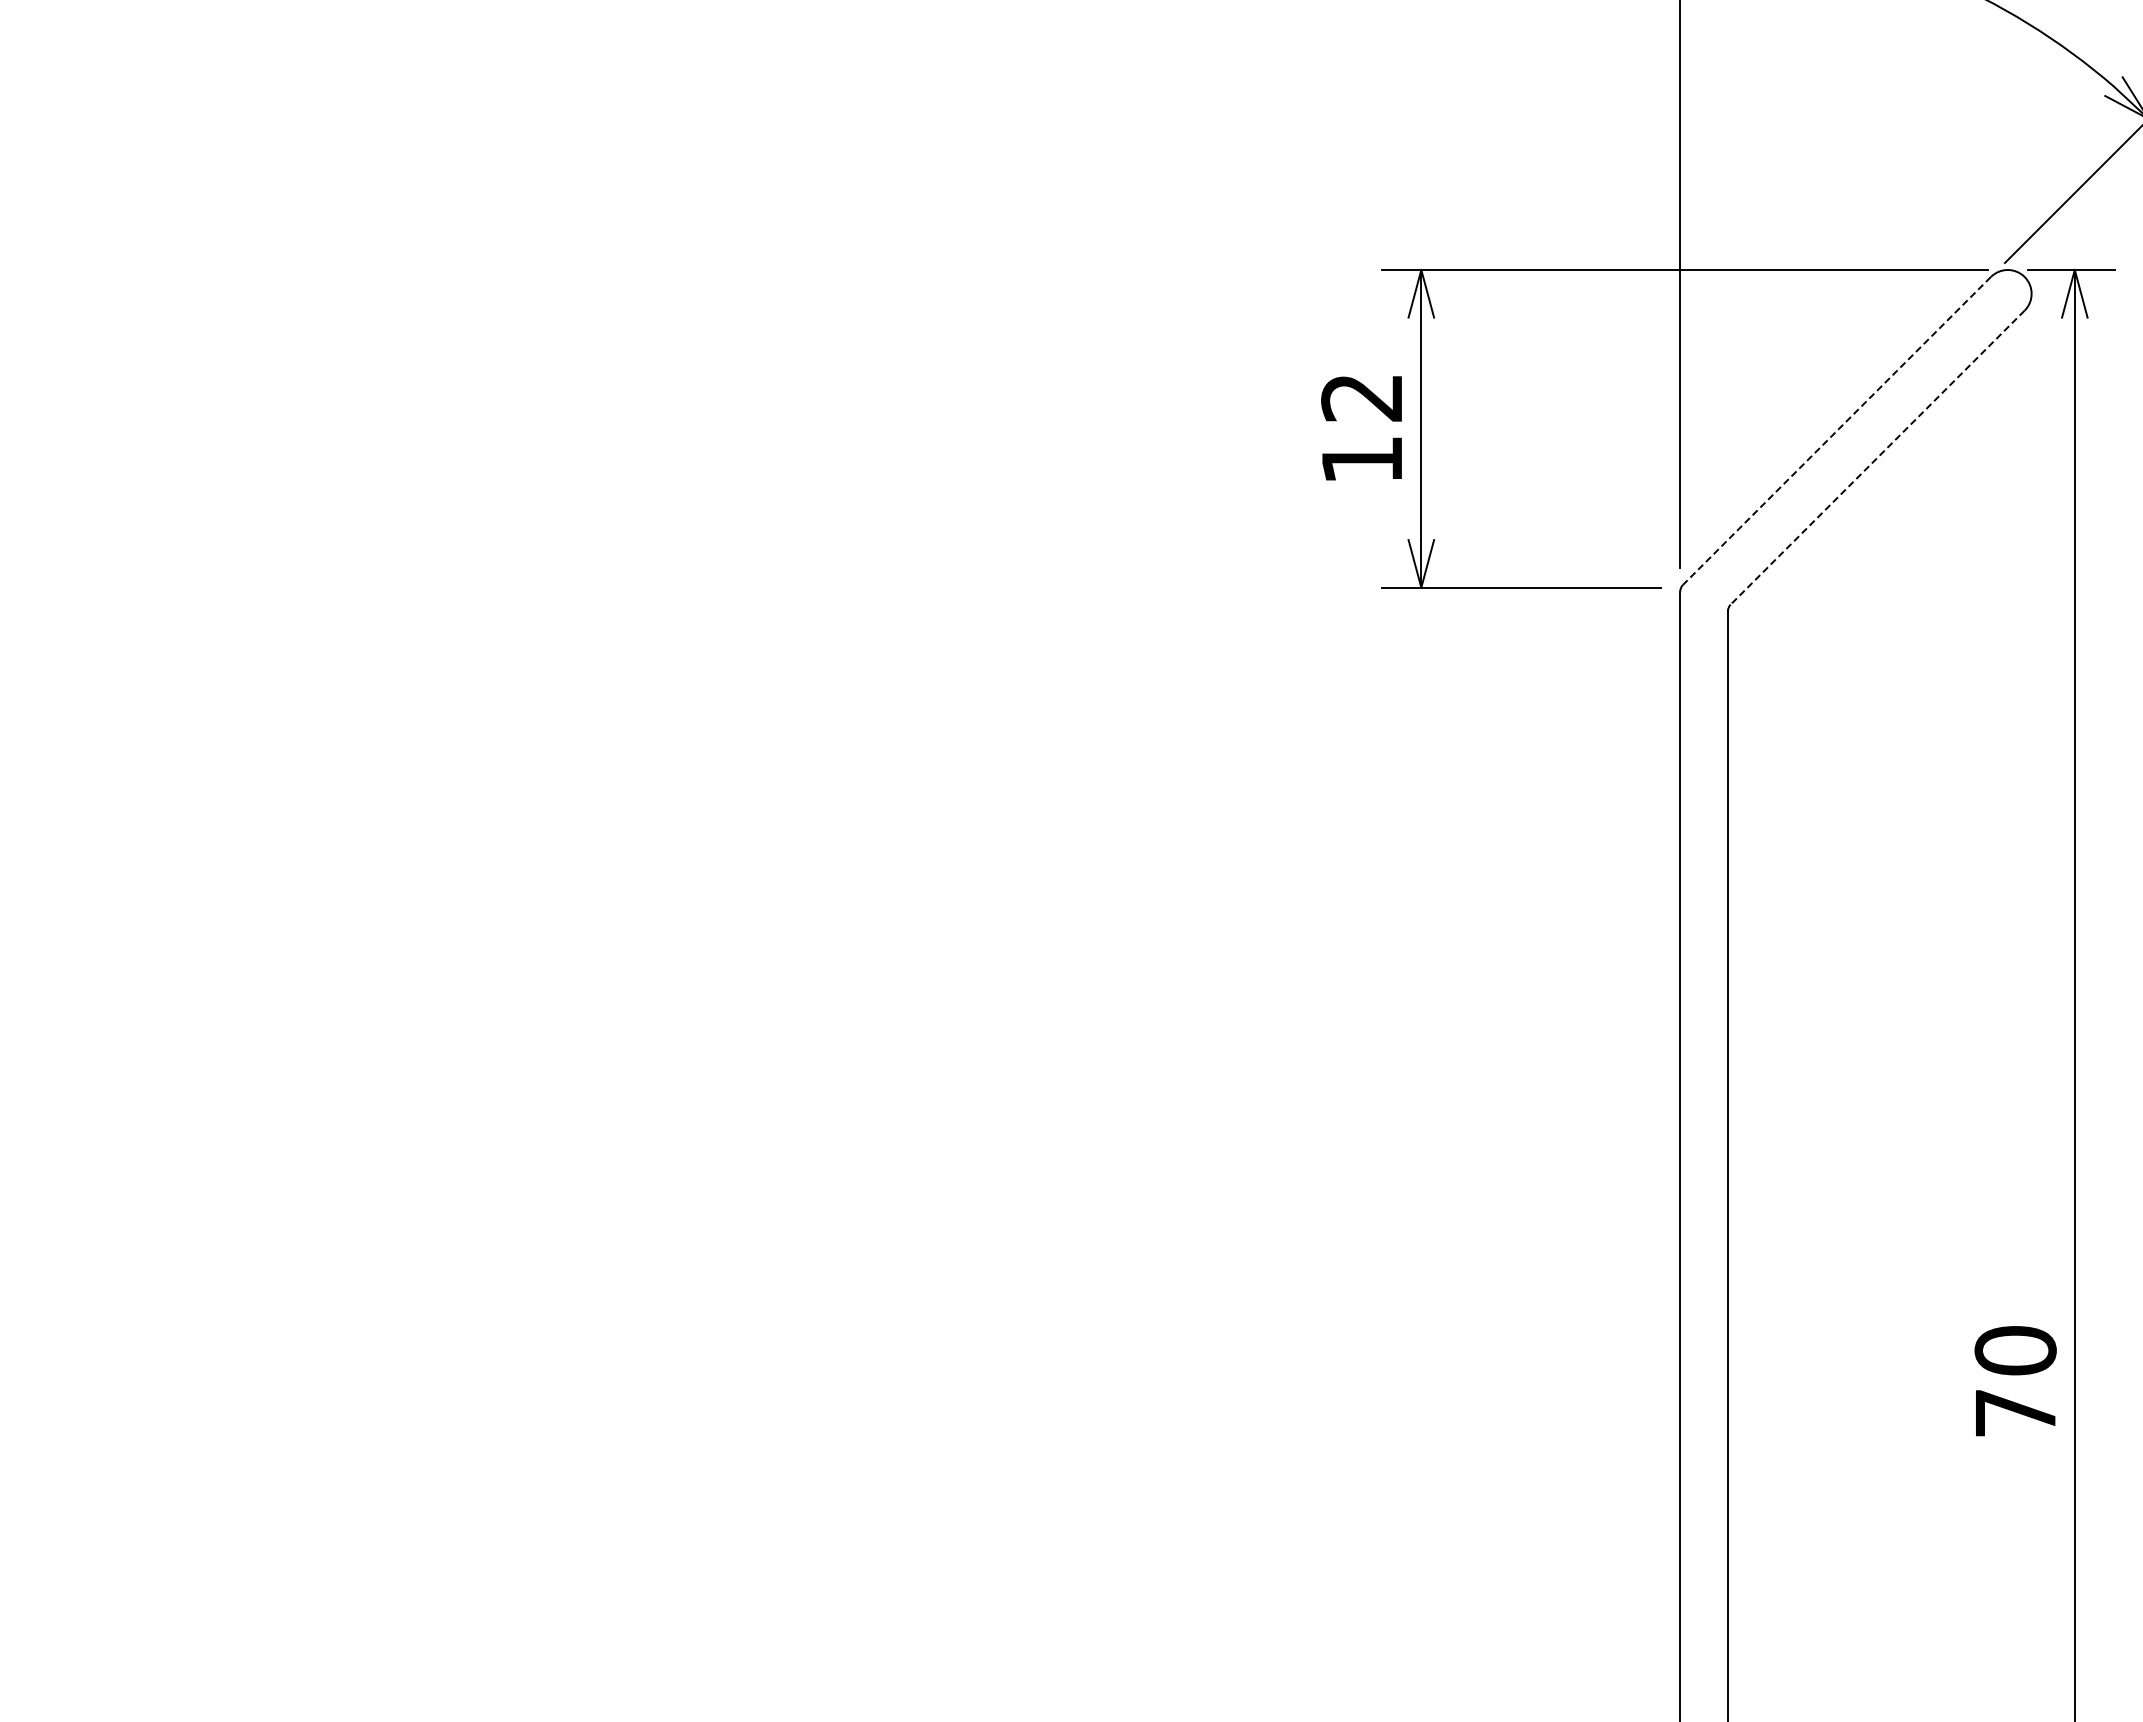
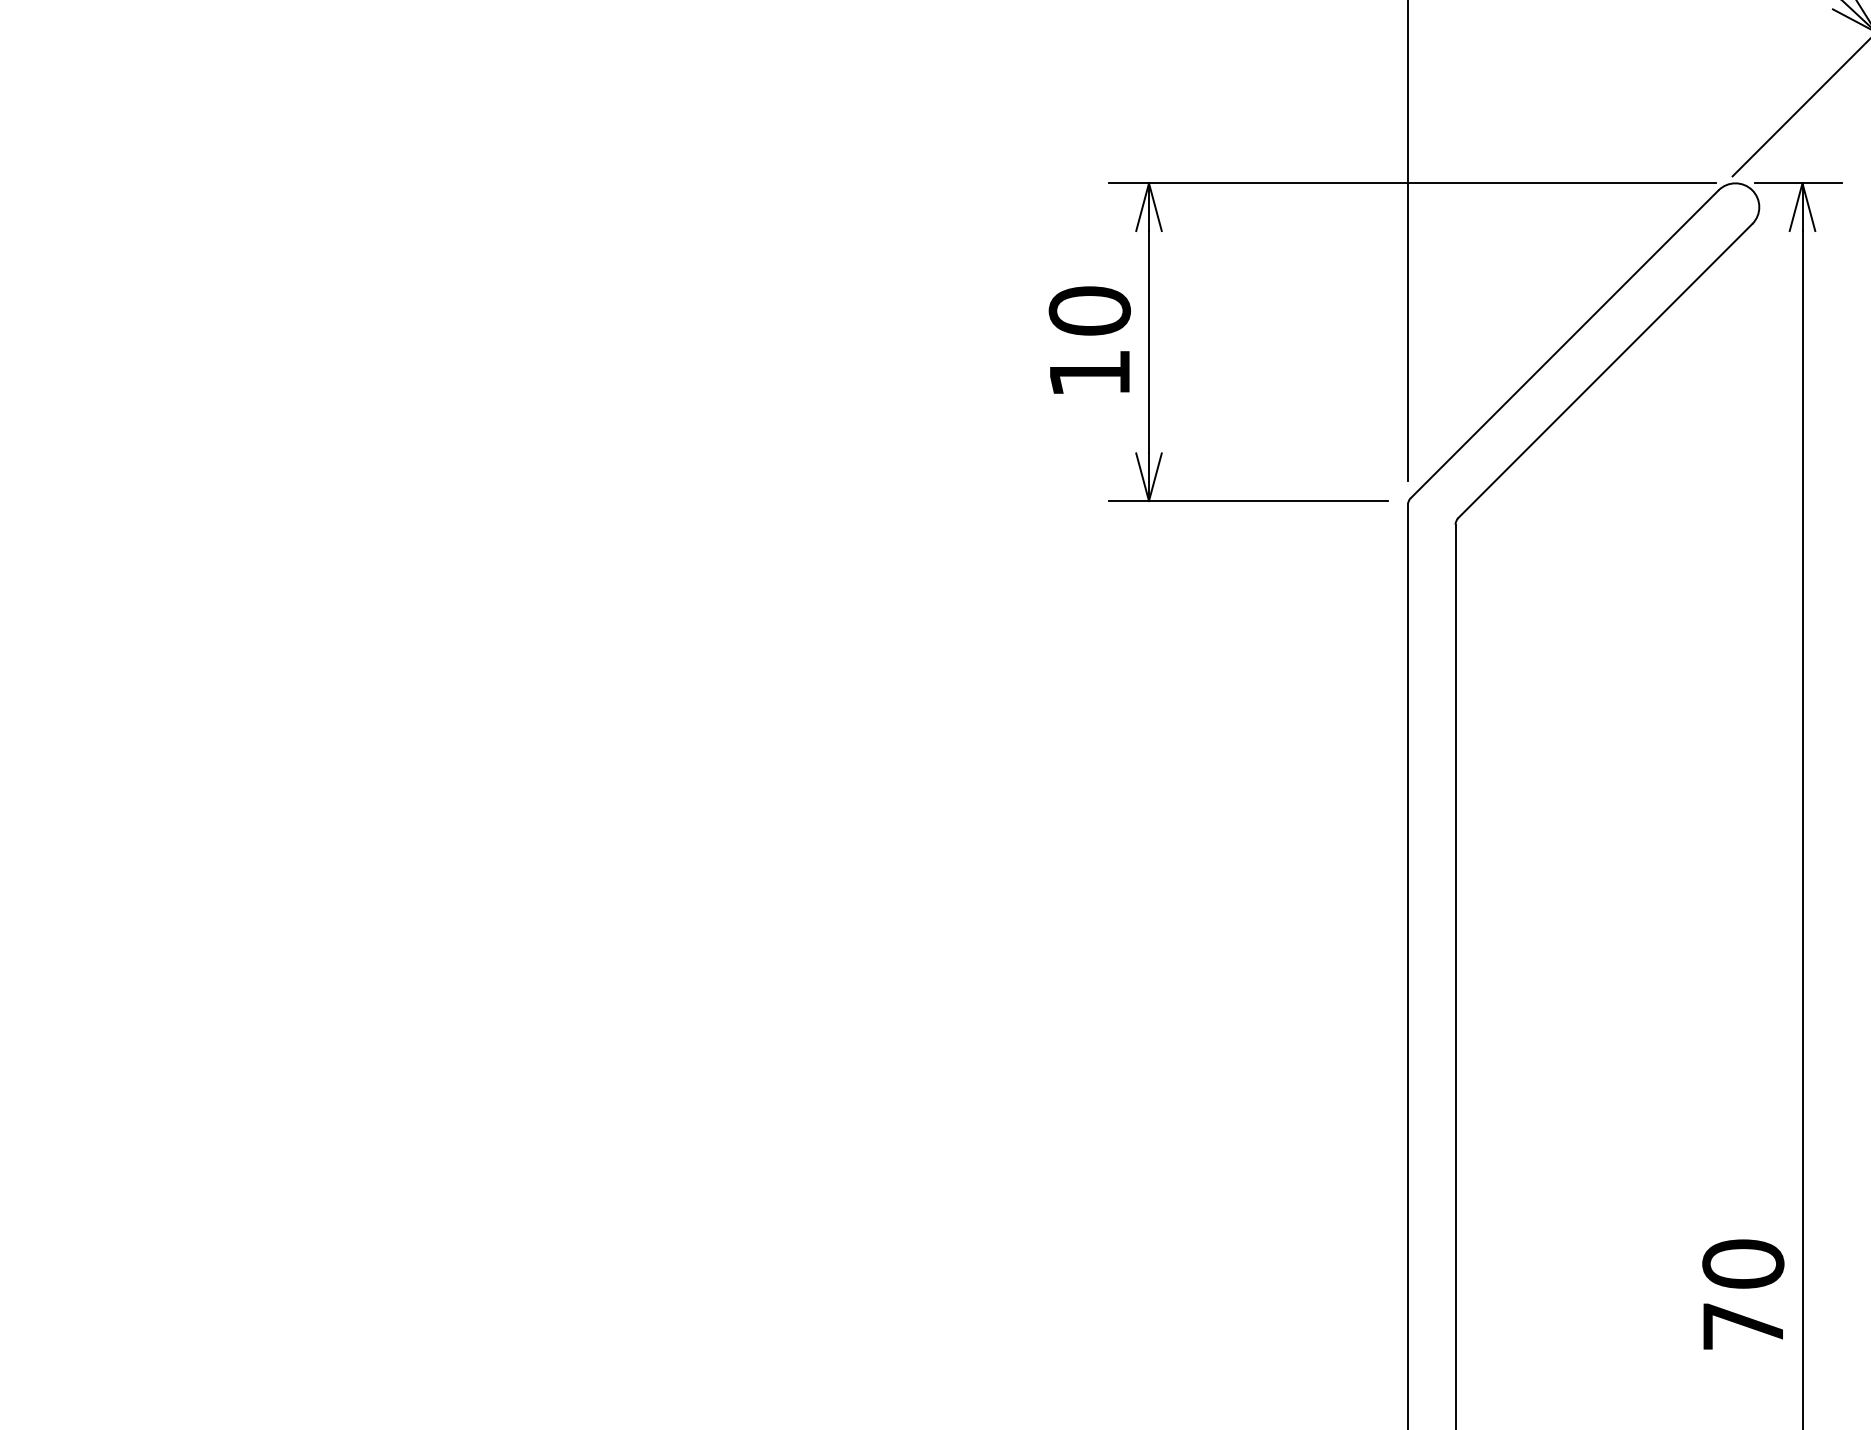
text: (1362, 397) -> (1090, 310), 12 -> 10
line: (1836, 430) -> (1564, 343), dashed -> solid
line: (1877, 457) -> (1605, 370), dashed -> solid

